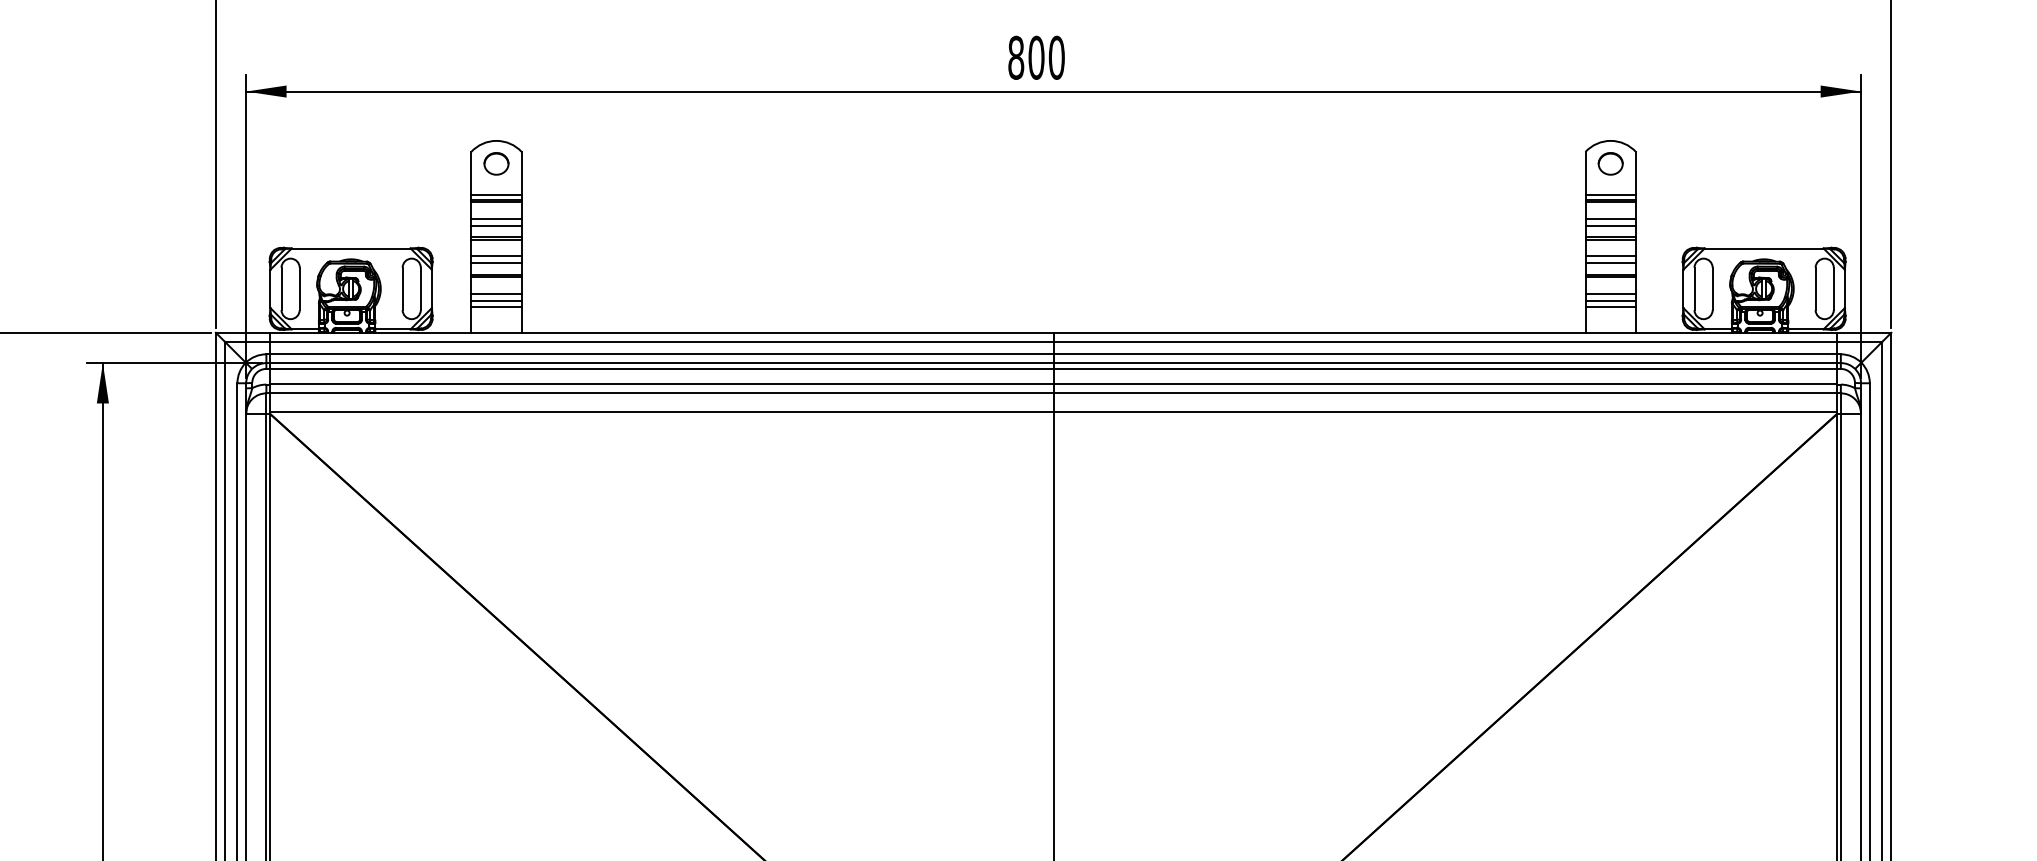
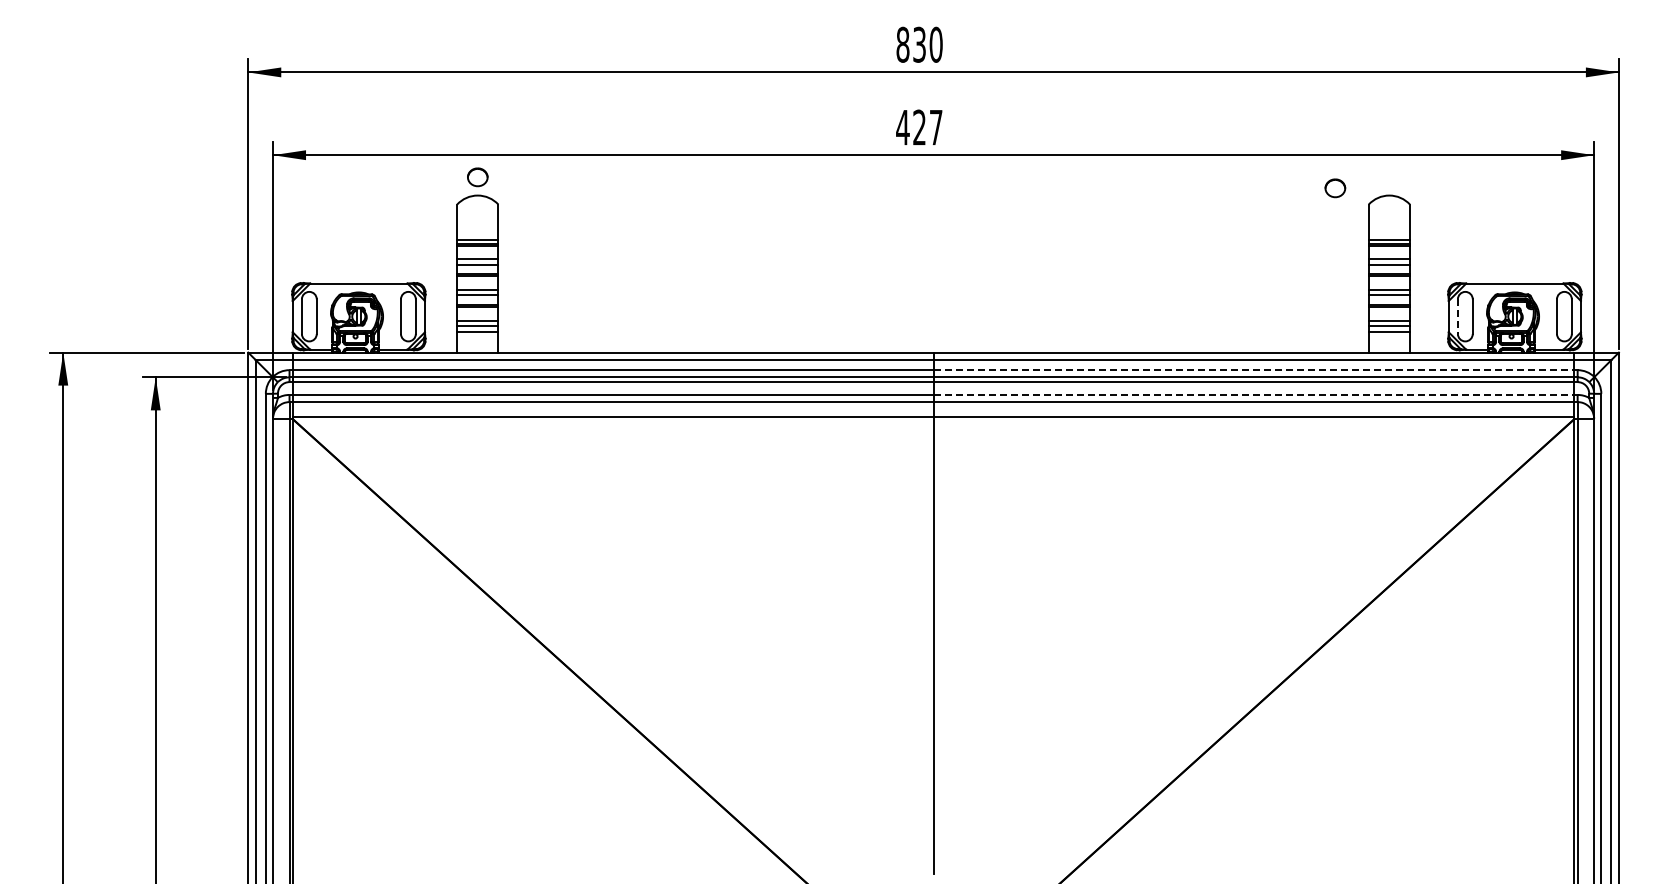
text: (1036, 57) -> (919, 127), 800 -> 427
part: (496, 164) -> (477, 177), moved
part: (1610, 164) -> (1335, 188), moved
line: (1694, 289) -> (1457, 317), solid -> dashed
line: (1445, 353) -> (1254, 369), solid -> dashed
line: (1445, 384) -> (1254, 394), solid -> dashed

